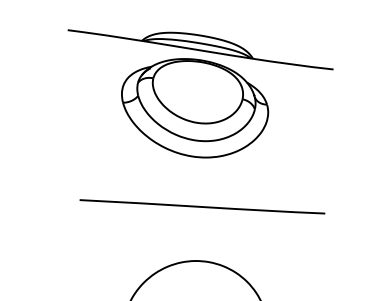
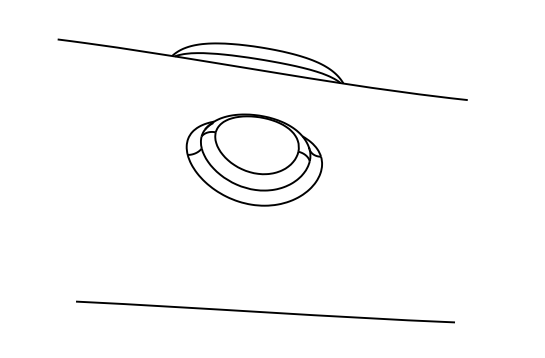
part: (195, 108) -> (254, 160), size x0.6

